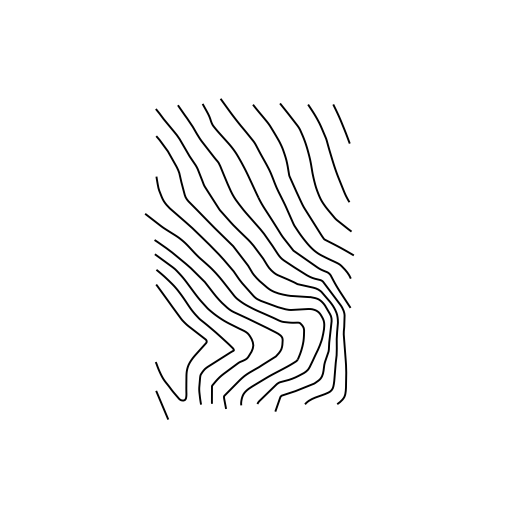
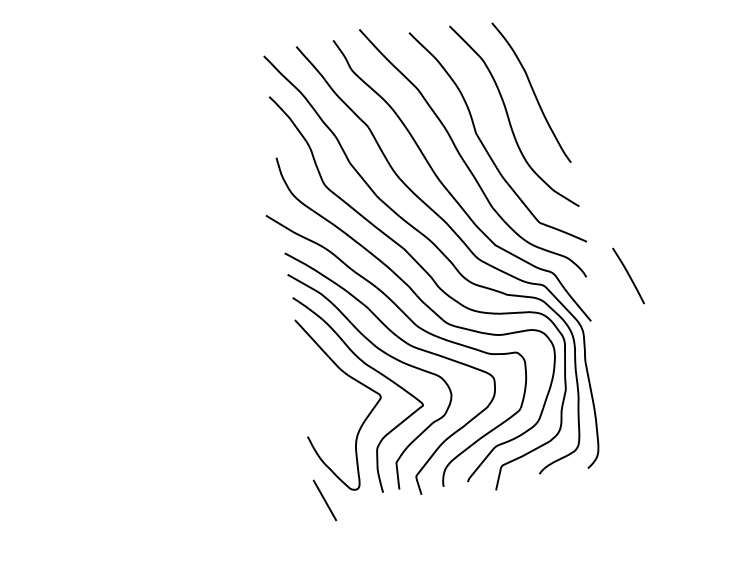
line: (341, 123) -> (628, 275), moved

